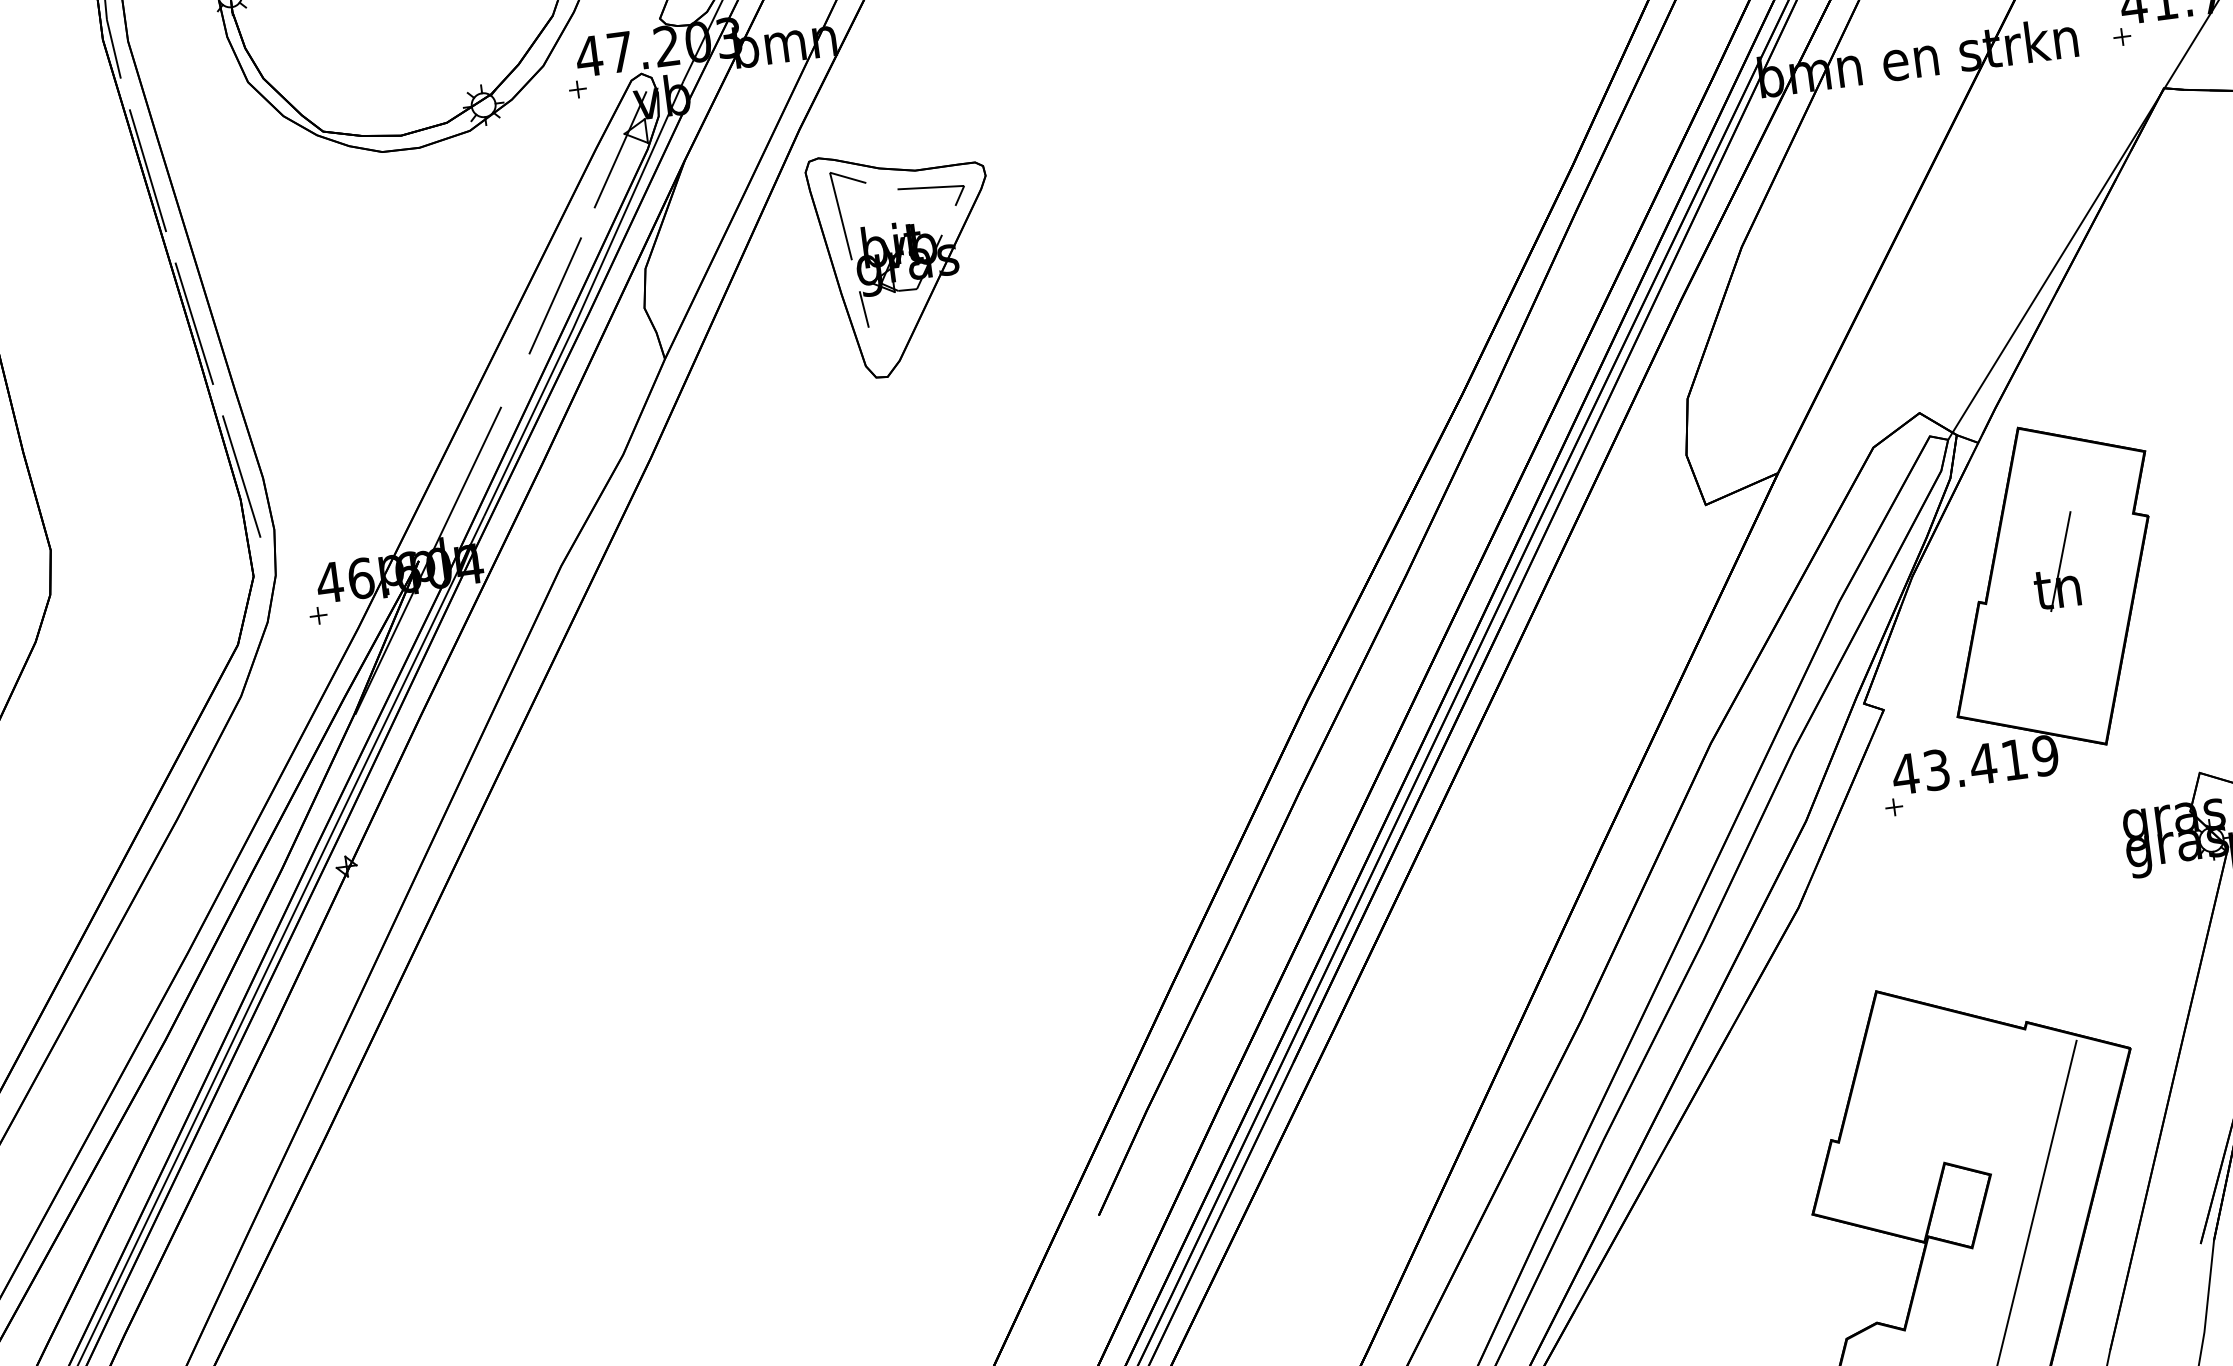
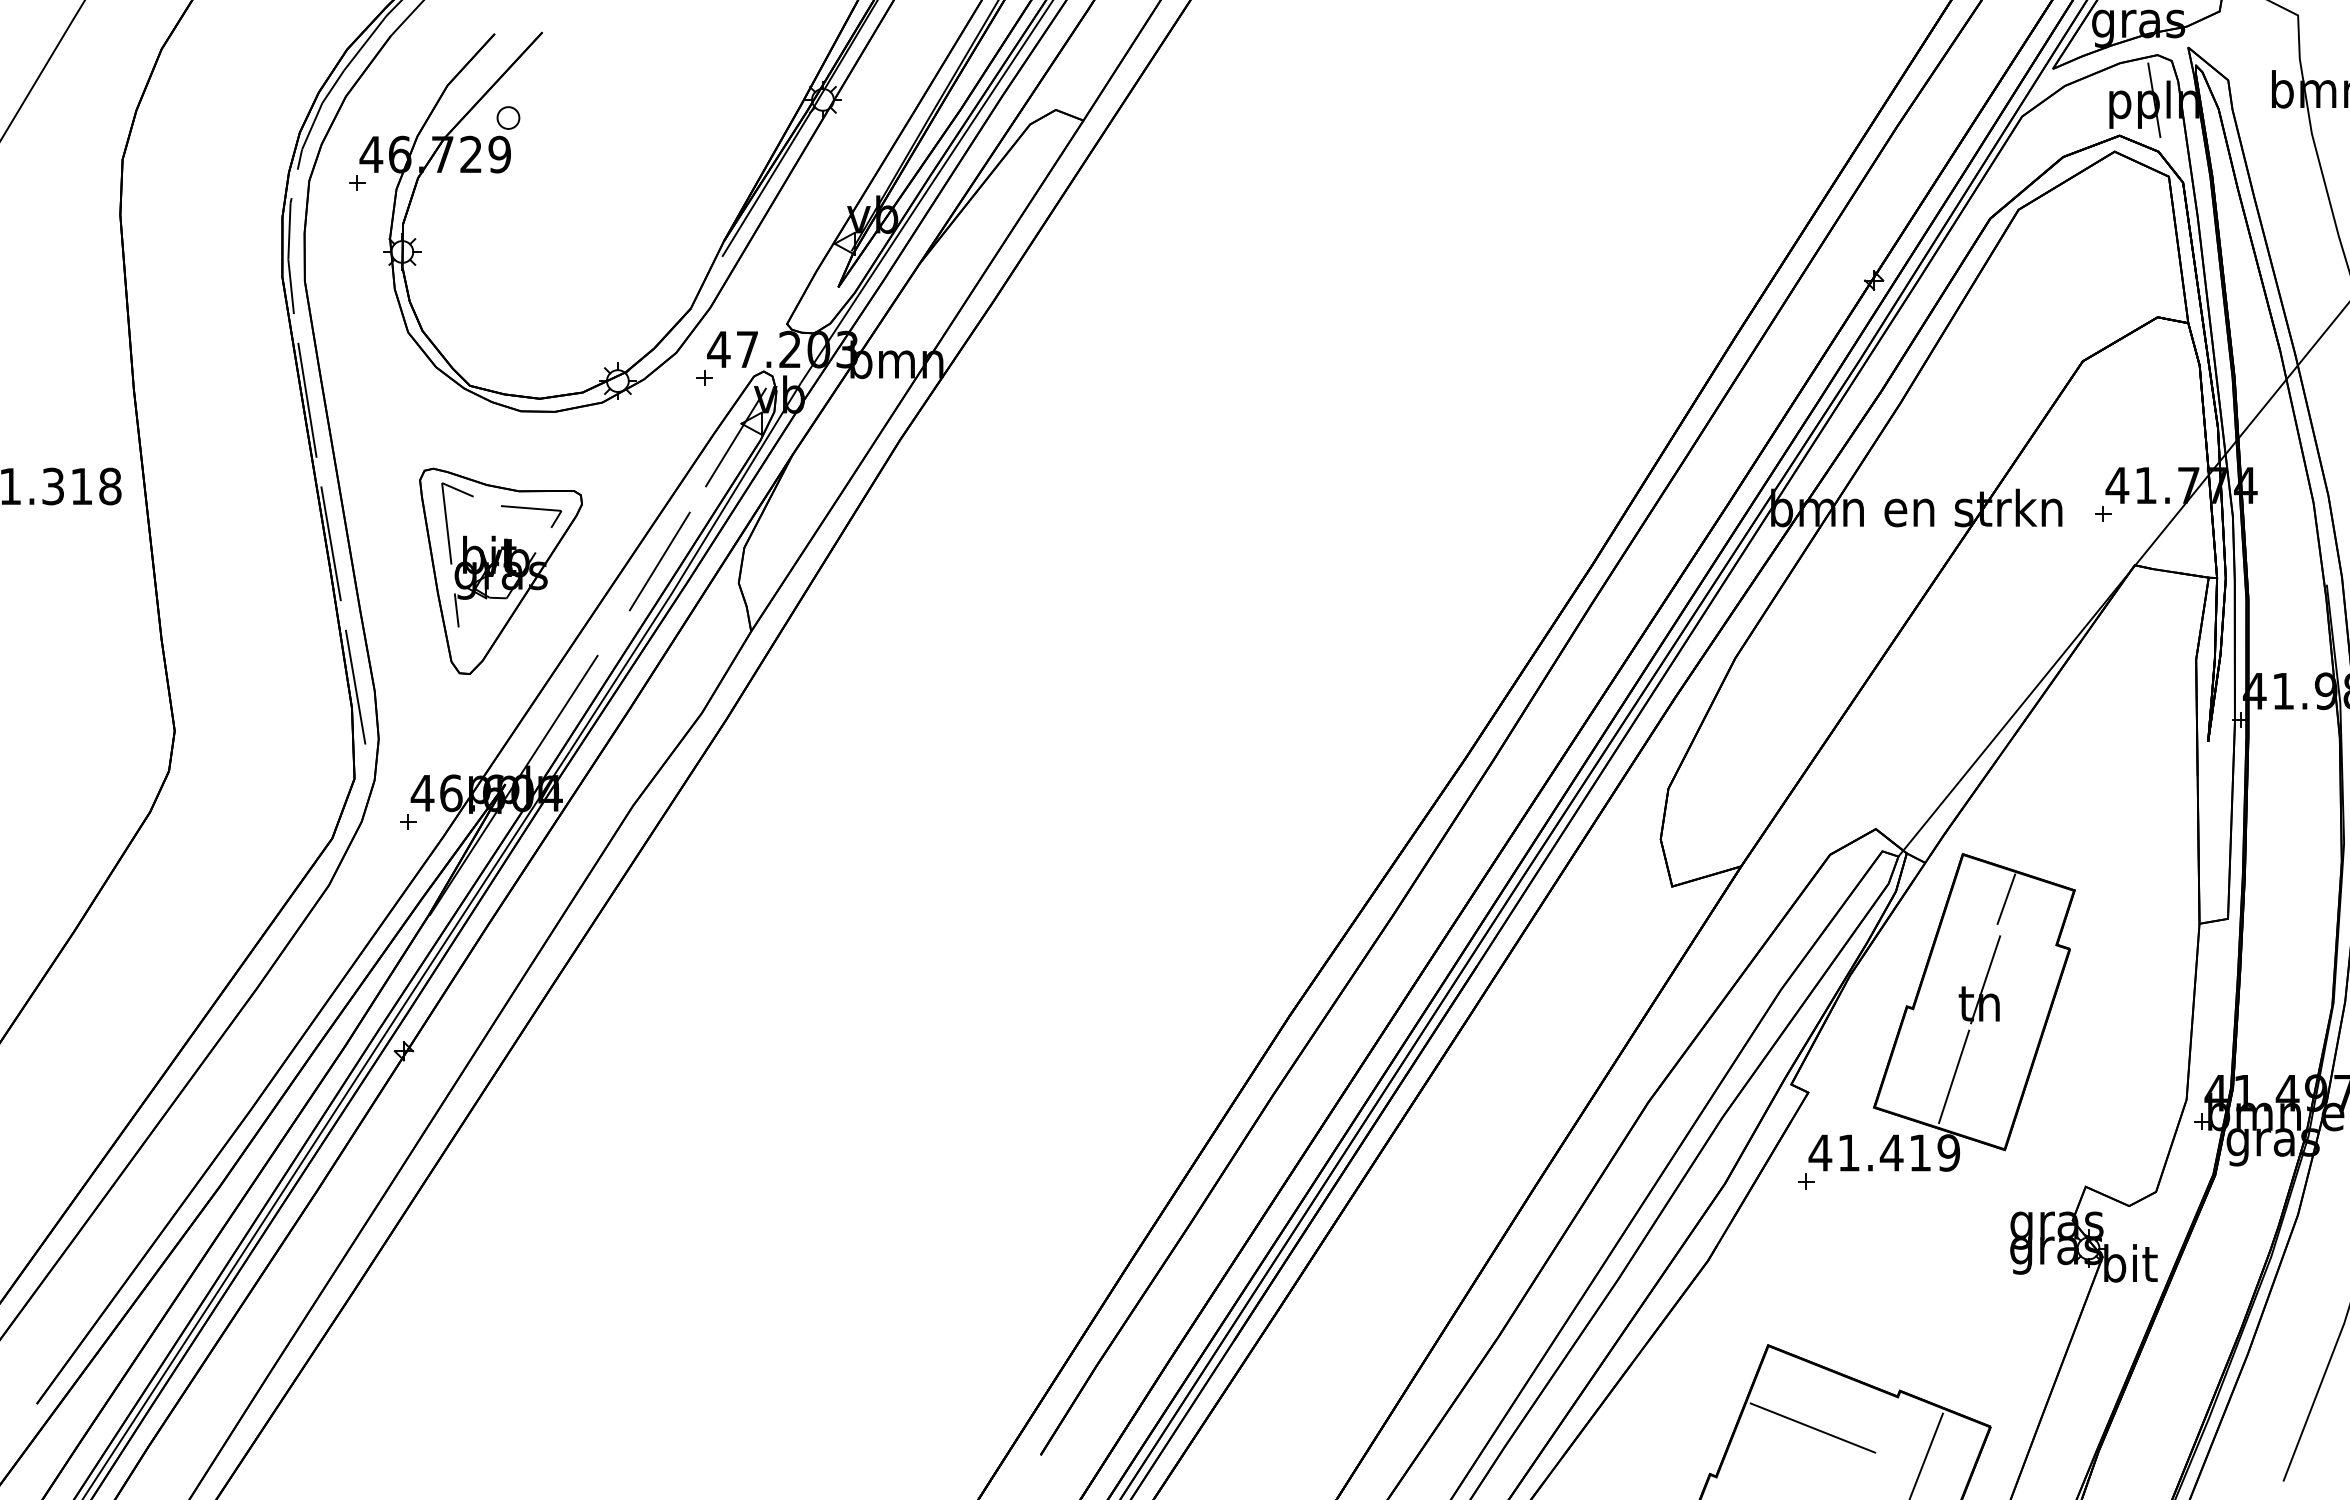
part: (906, 259) -> (500, 570), moved
line: (2071, 470) -> (2006, 898), added
line: (2040, 671) -> (1954, 1076), added
text: (1936, 769) -> (1848, 1152), 43.419 -> 41.419
line: (1936, 1074) -> (1812, 1427), added

